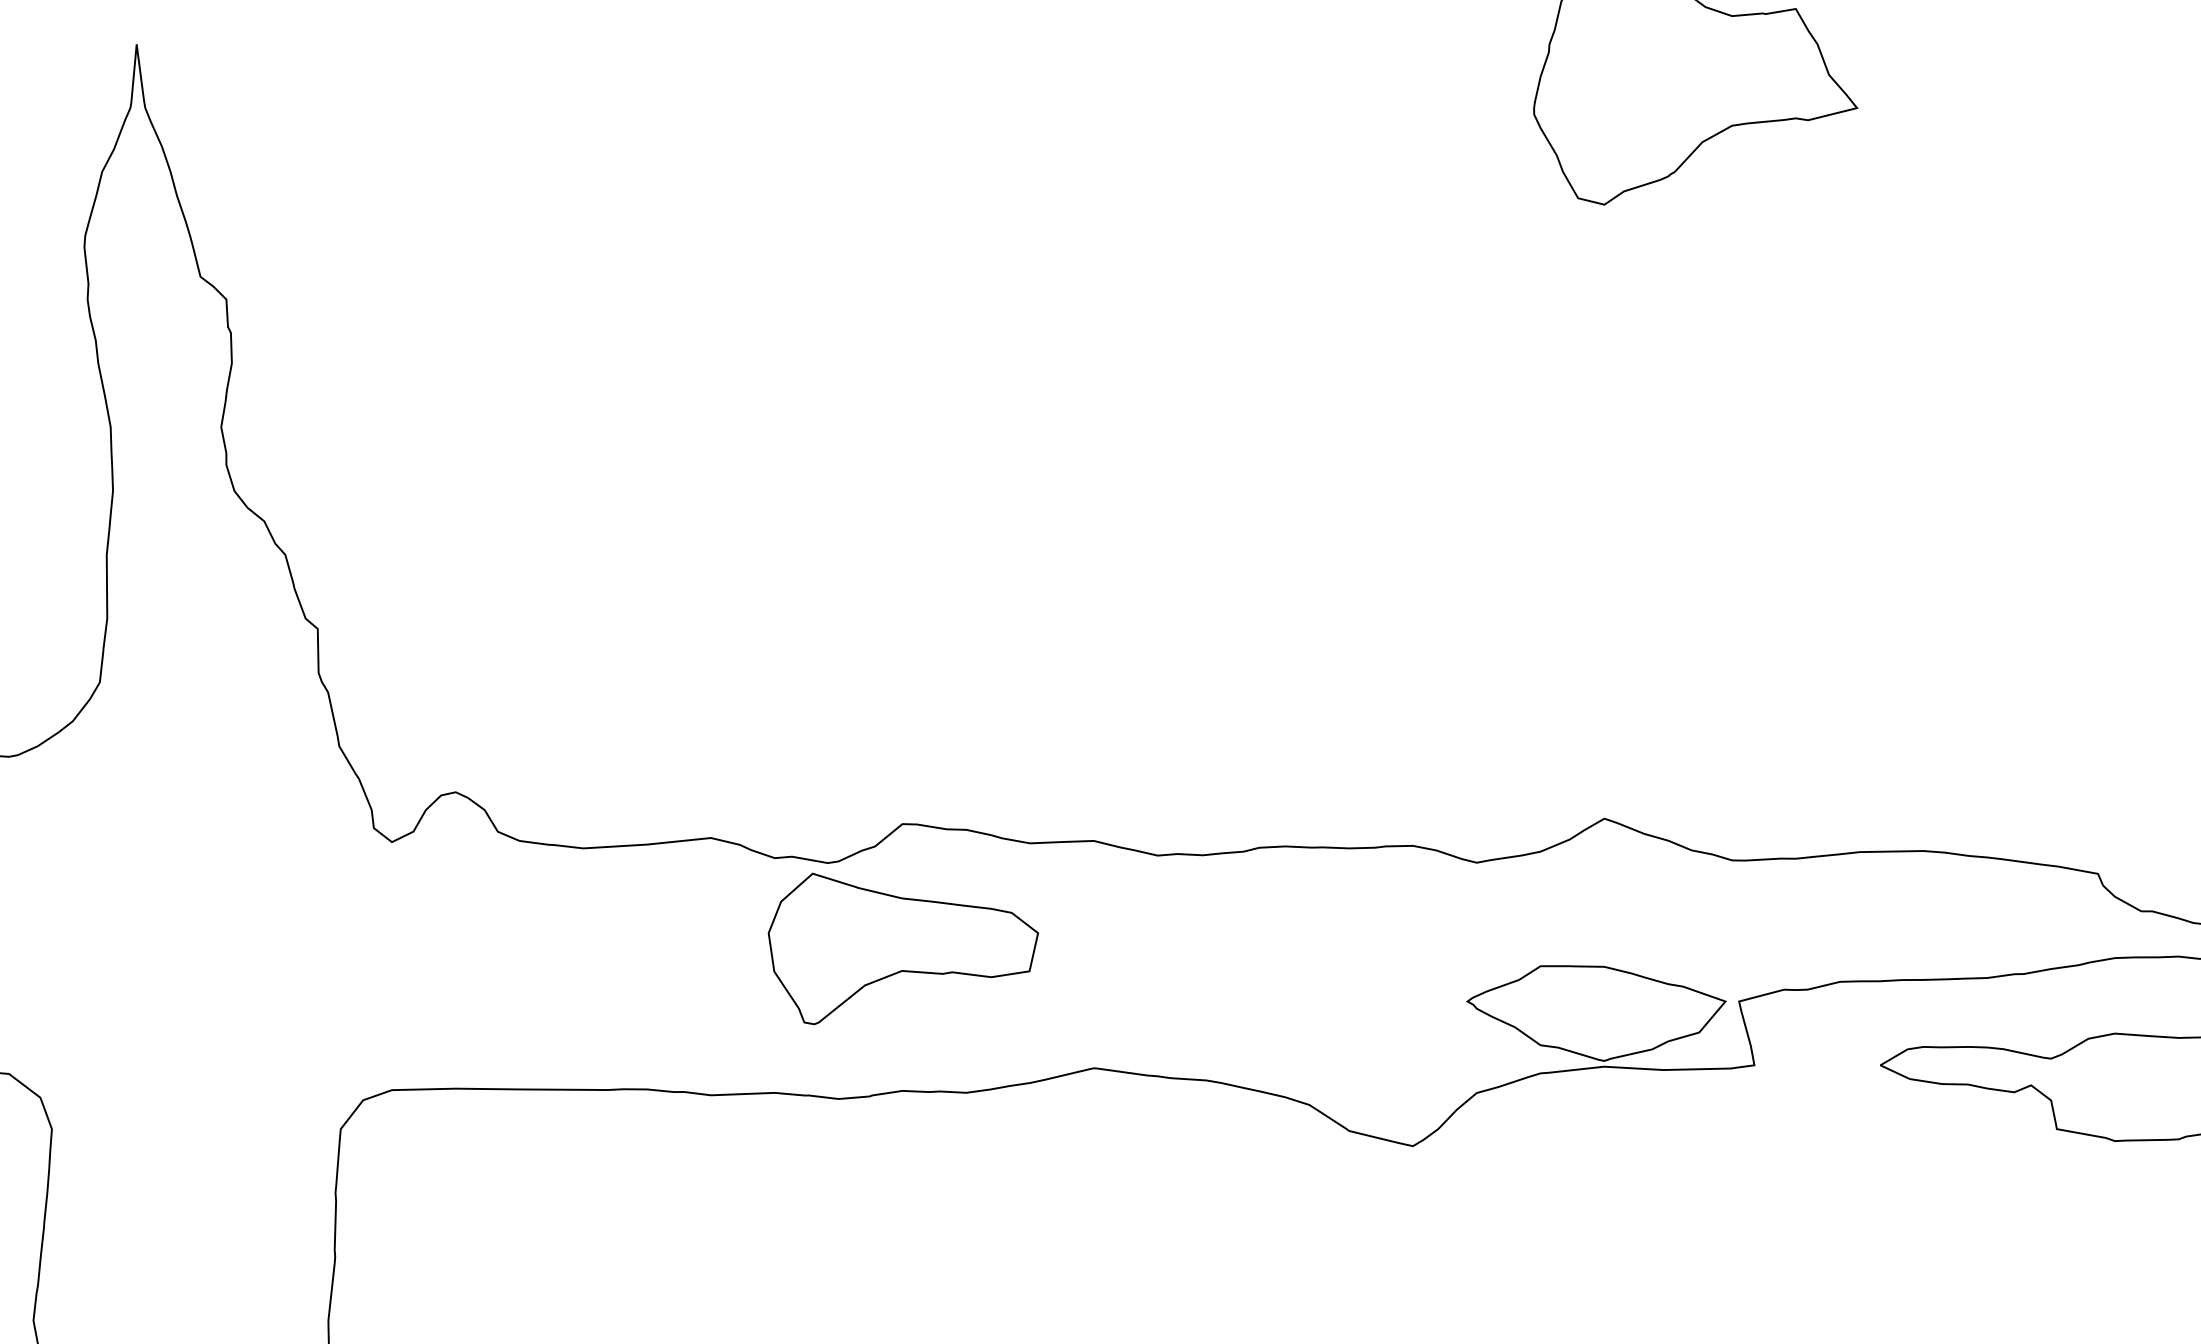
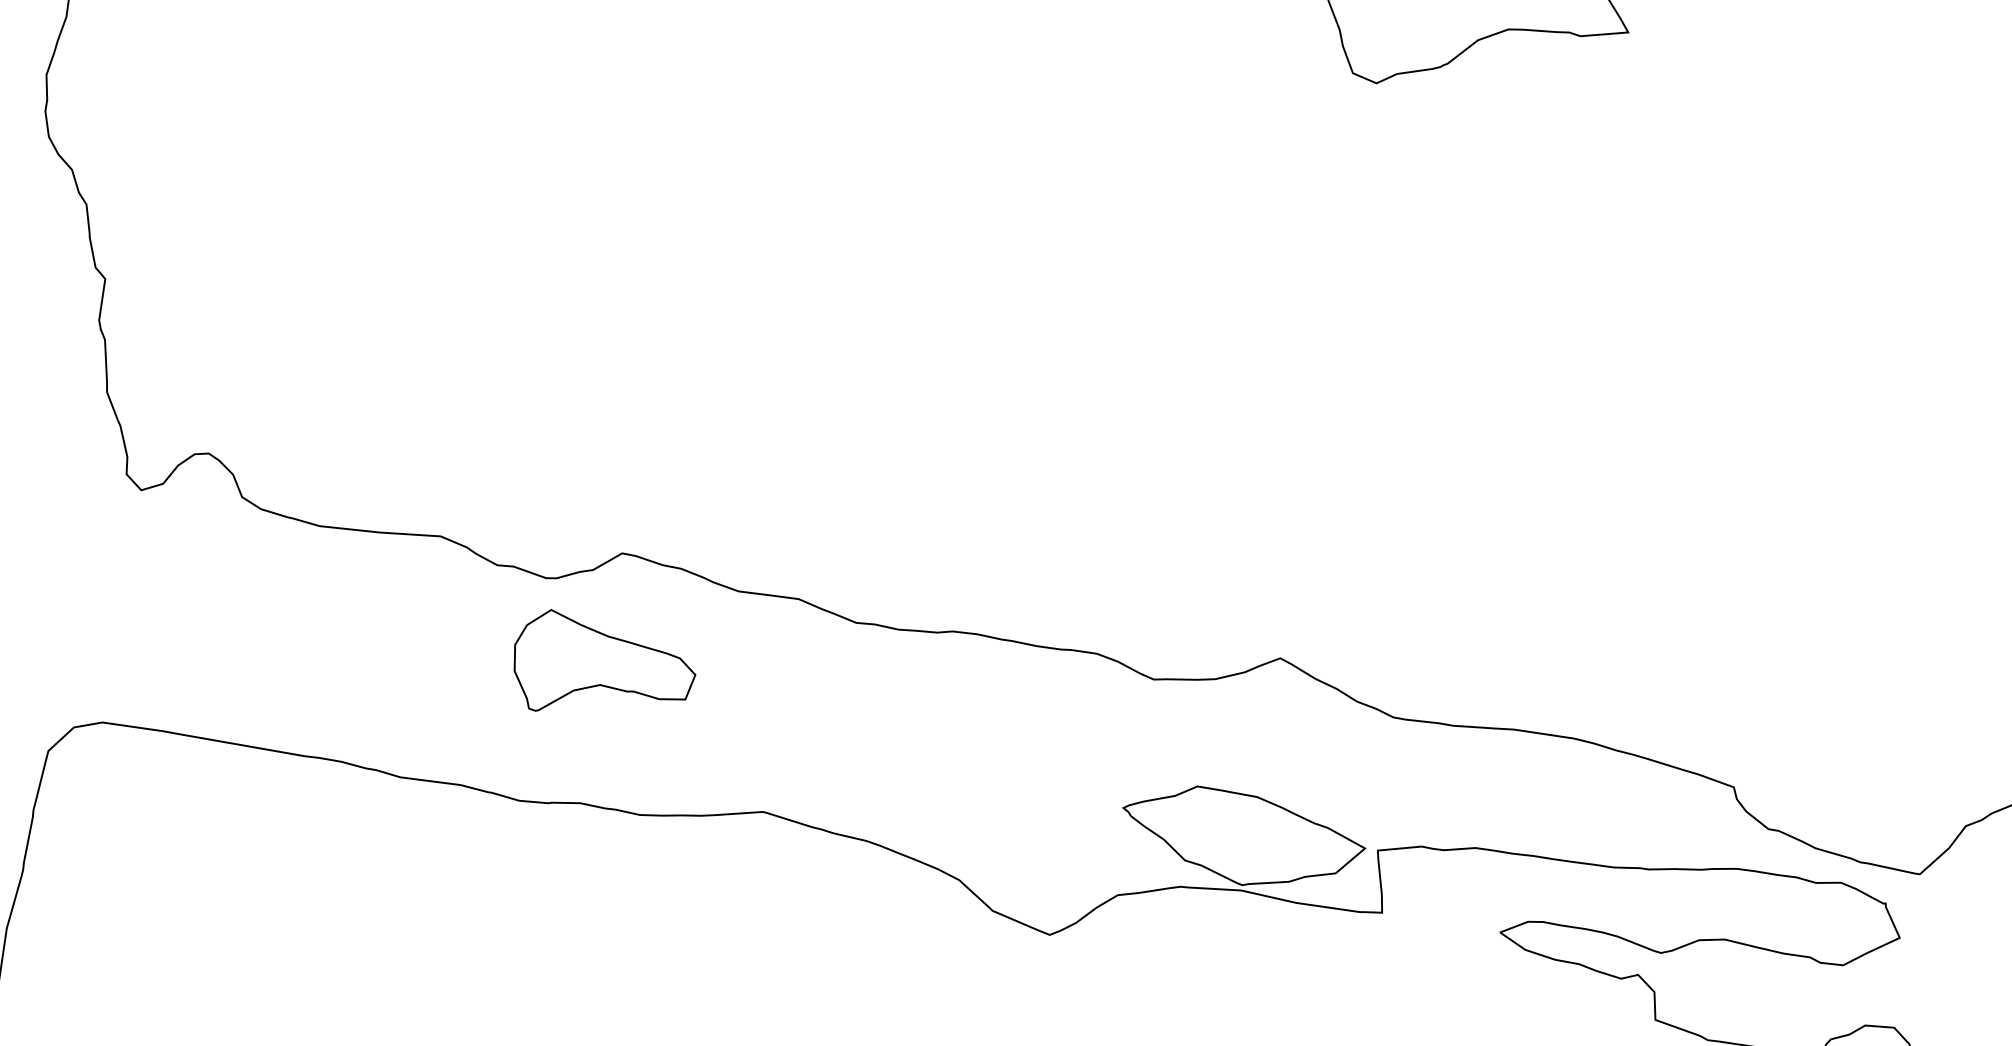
part: (903, 948) -> (603, 670), size x0.71

